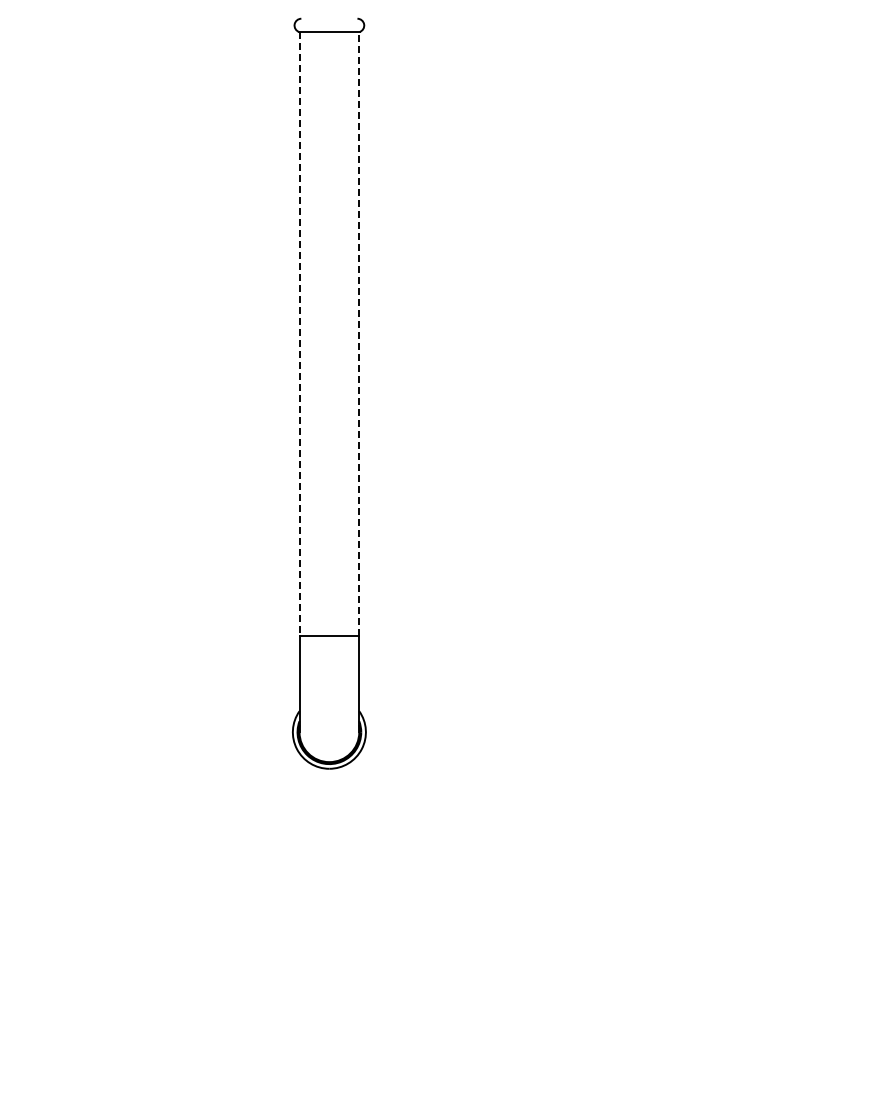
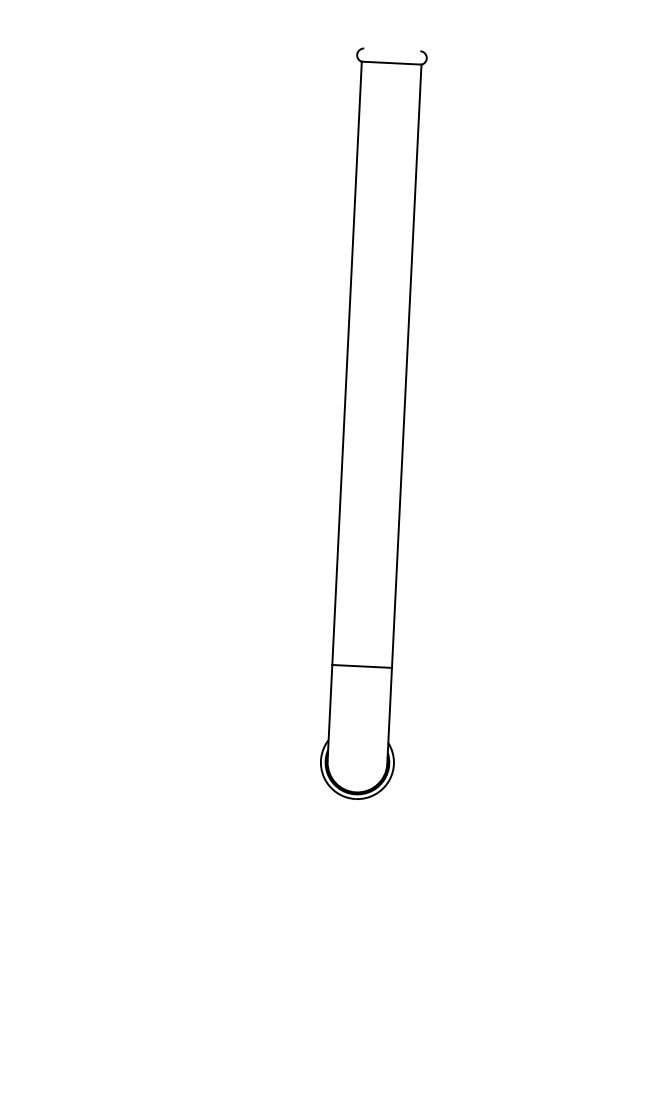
line: (359, 333) -> (406, 365), dashed -> solid
line: (299, 334) -> (347, 363), dashed -> solid

